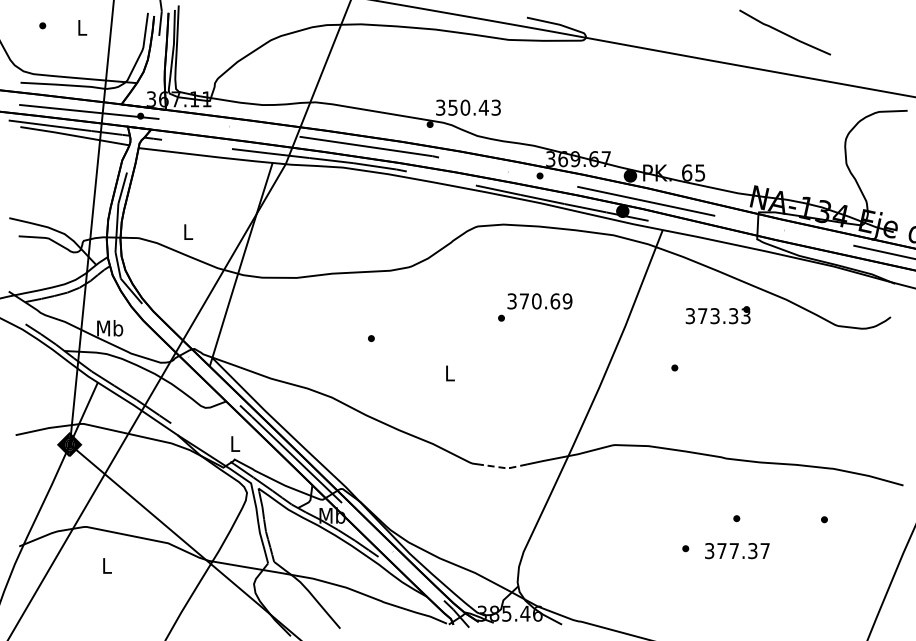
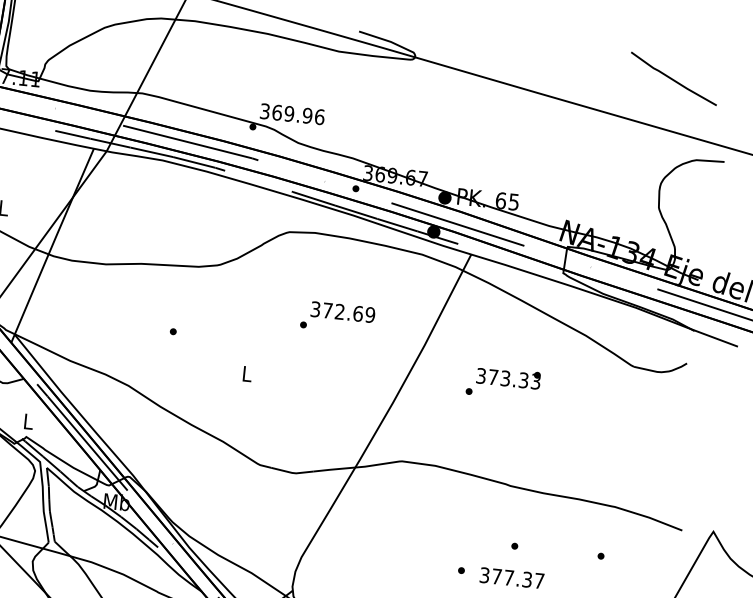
line: (784, 32) -> (673, 78), moved
text: (474, 107) -> (298, 114), 350.43 -> 369.96
text: (536, 301) -> (339, 312), 370.69 -> 372.69
text: (717, 315) -> (507, 378), moved
line: (505, 468) -> (292, 473), dashed -> solid

